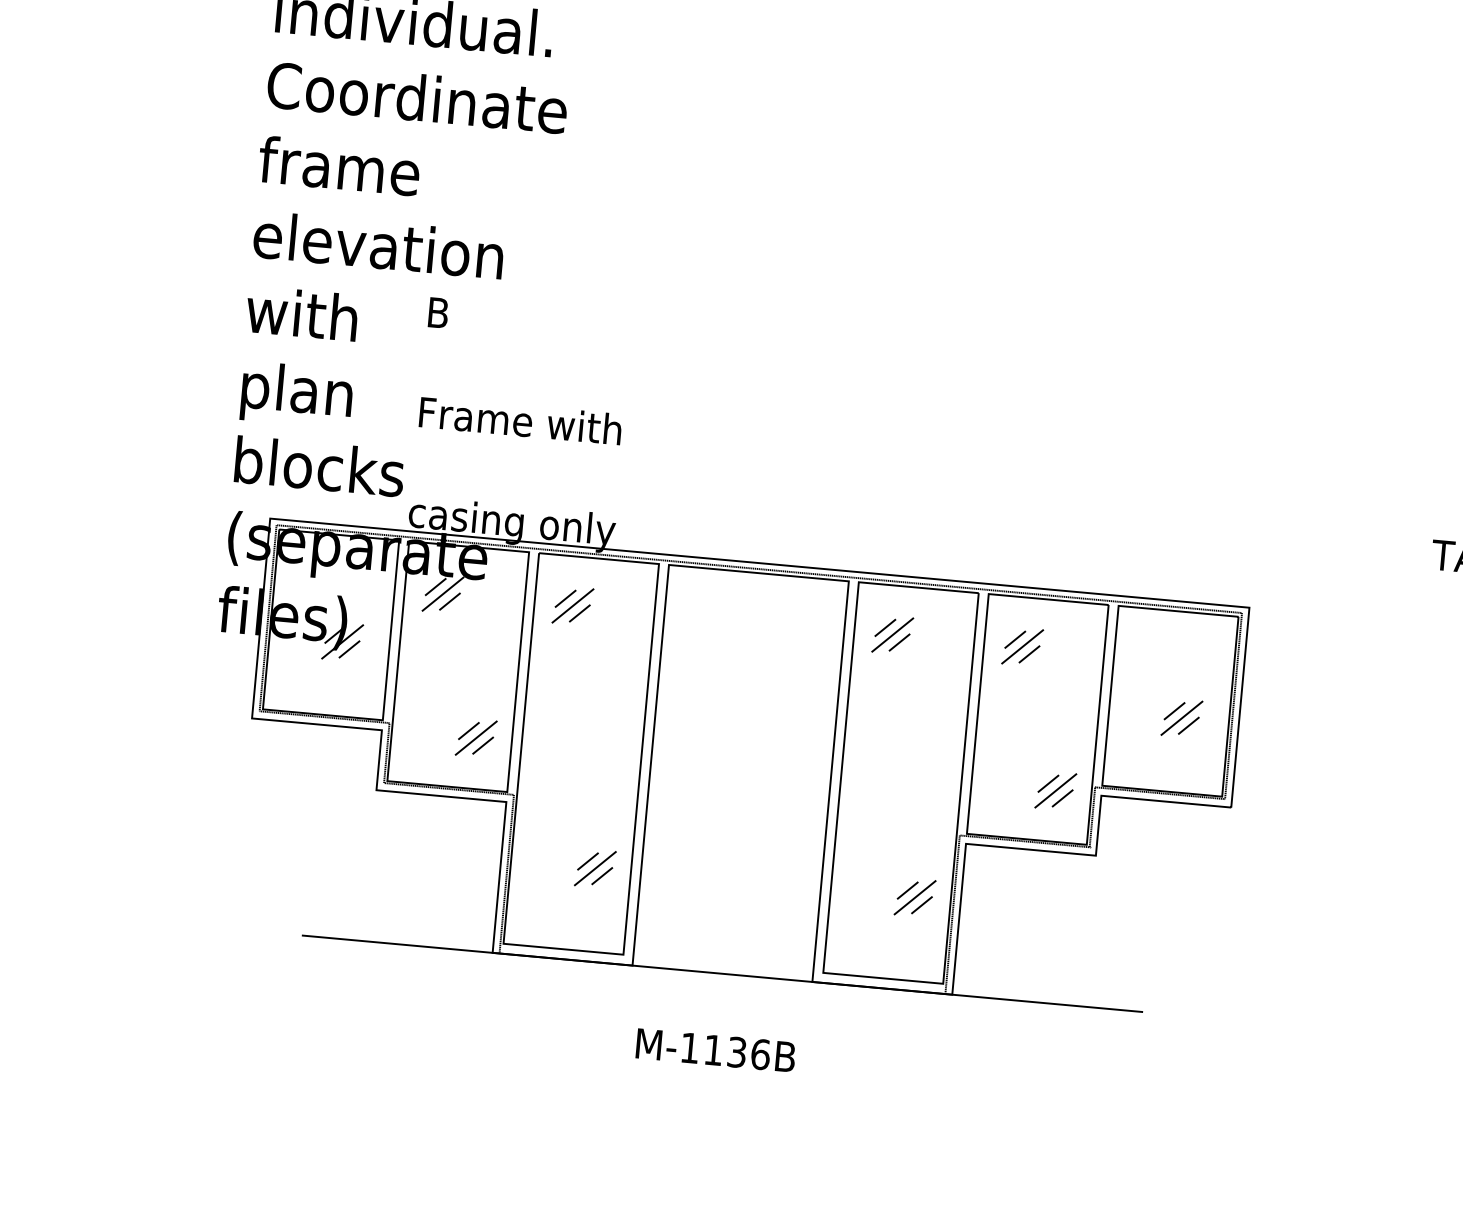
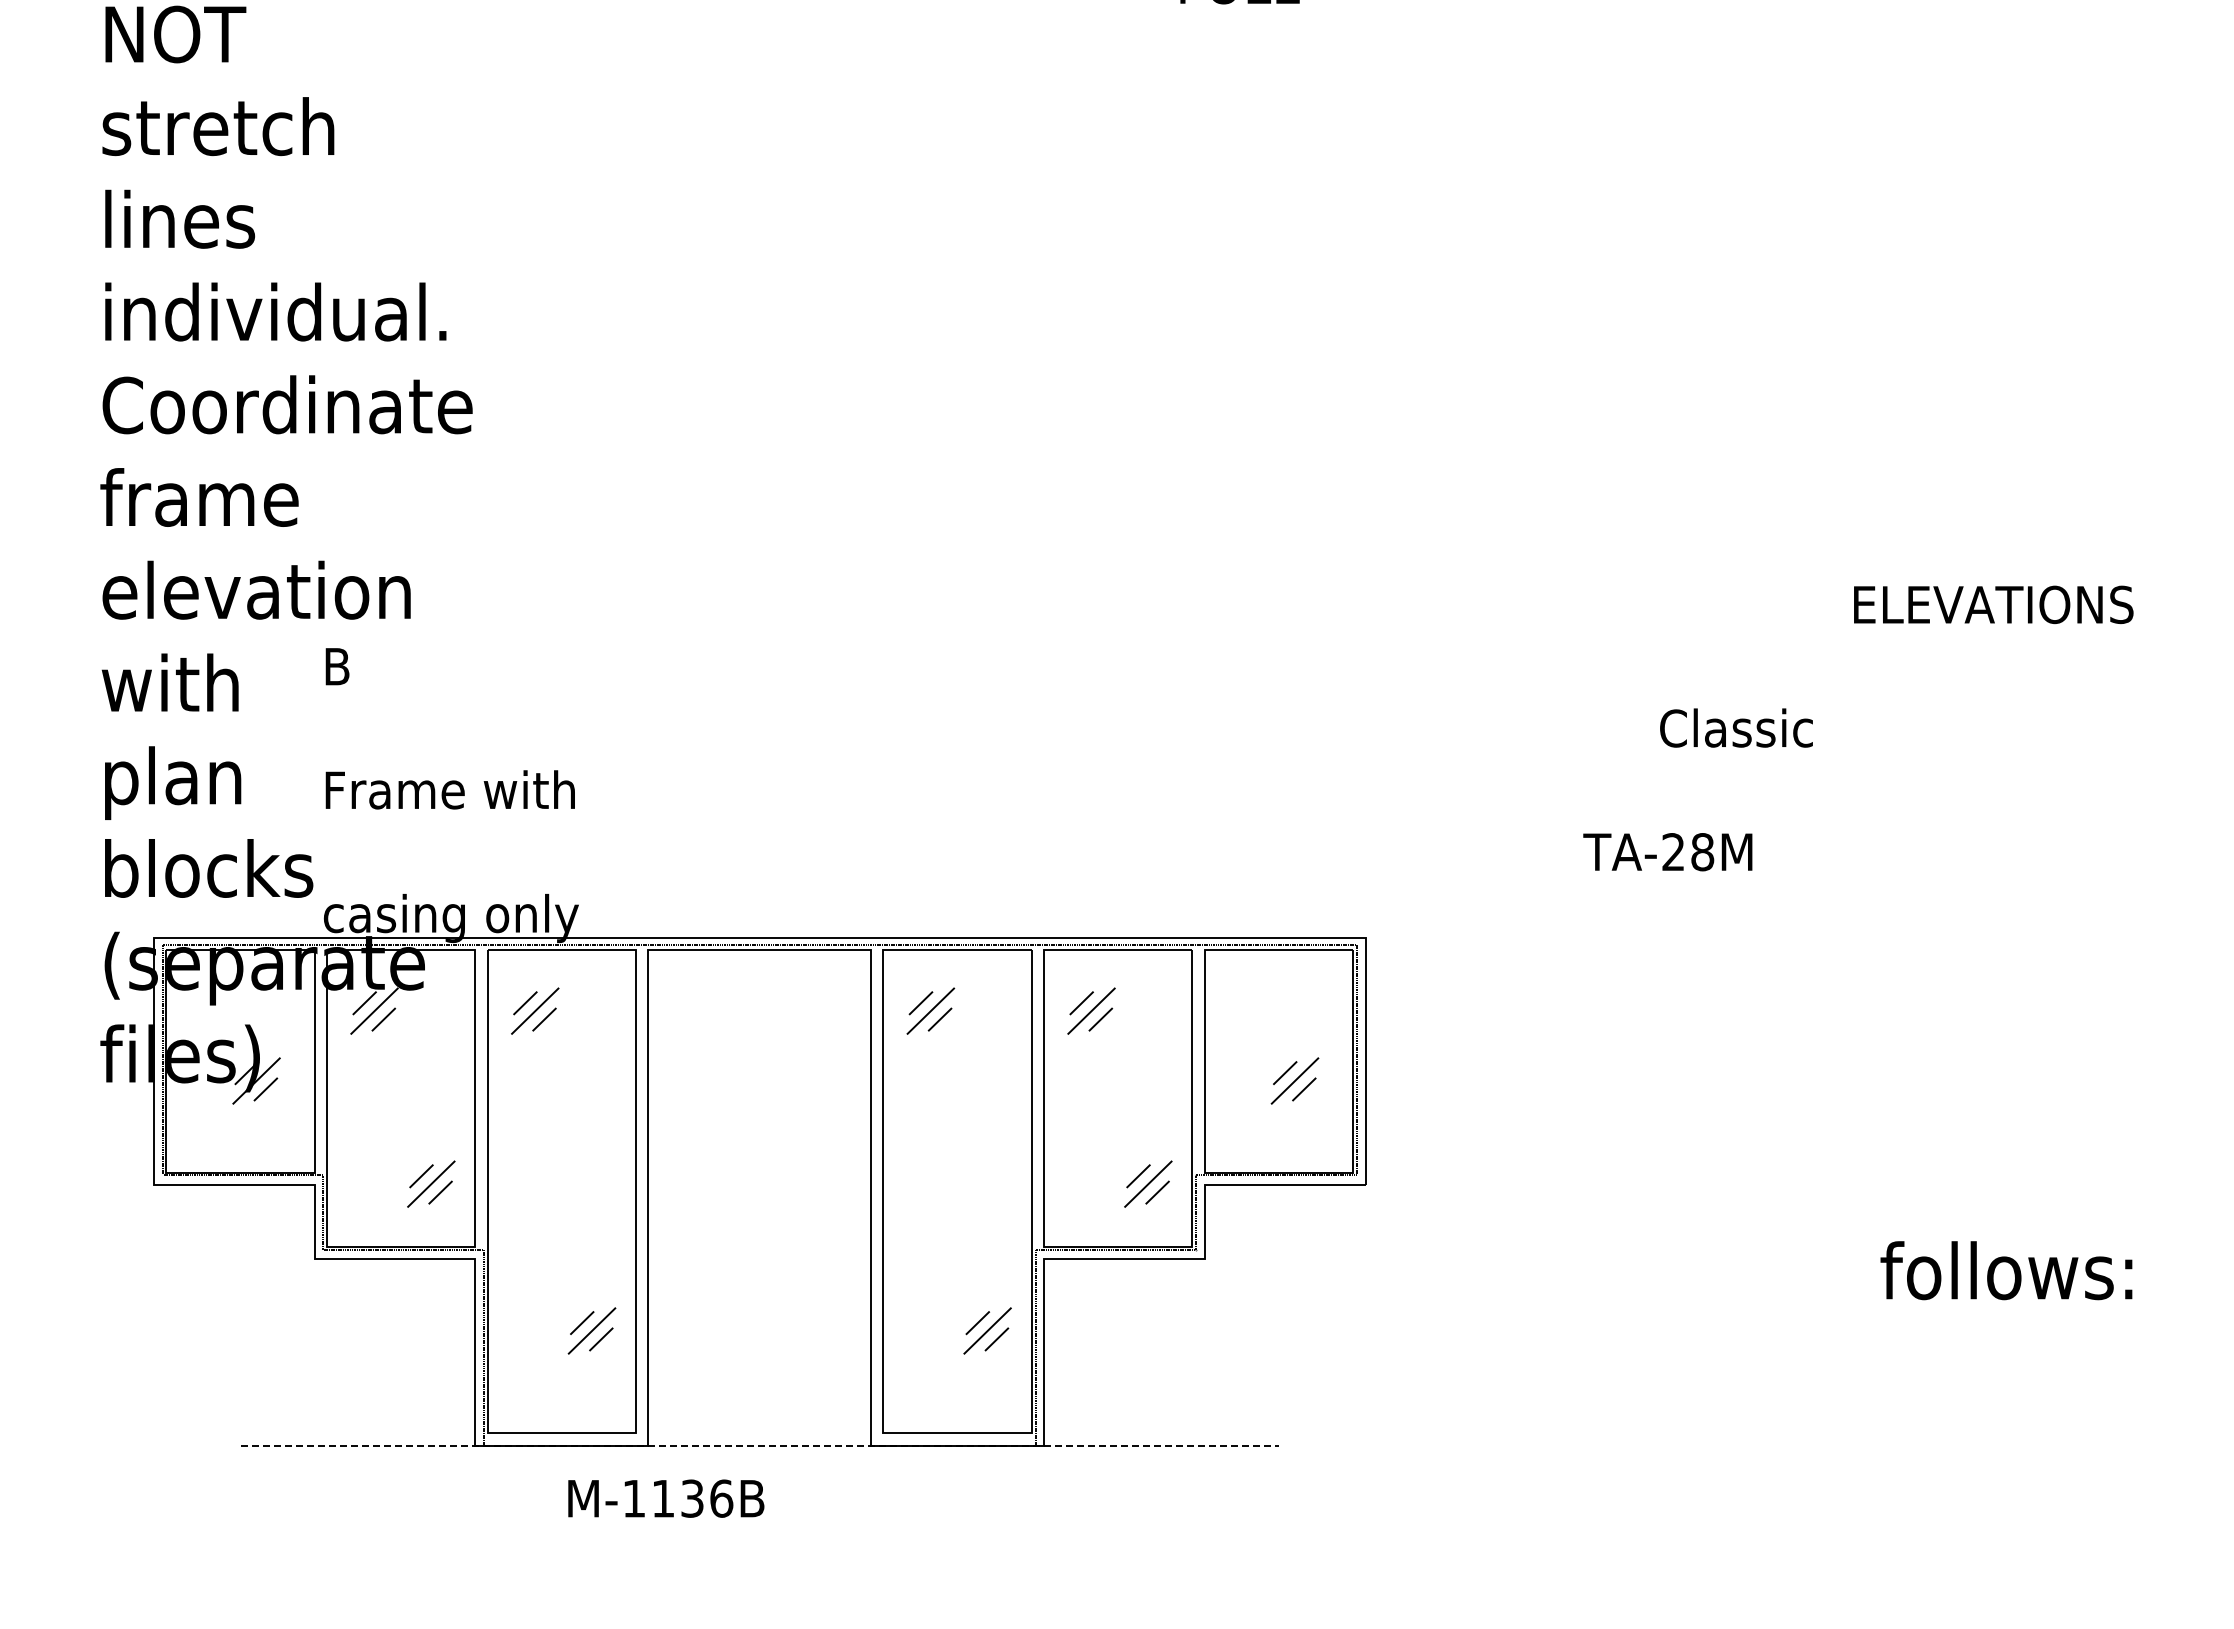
line: (723, 973) -> (760, 1445), solid -> dashed
text: (716, 1050) -> (666, 1498), moved

